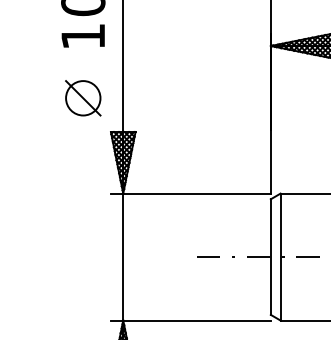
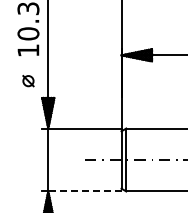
part: (83, 96) -> (28, 80), size x0.6
line: (196, 320) -> (84, 191), solid -> dashed

